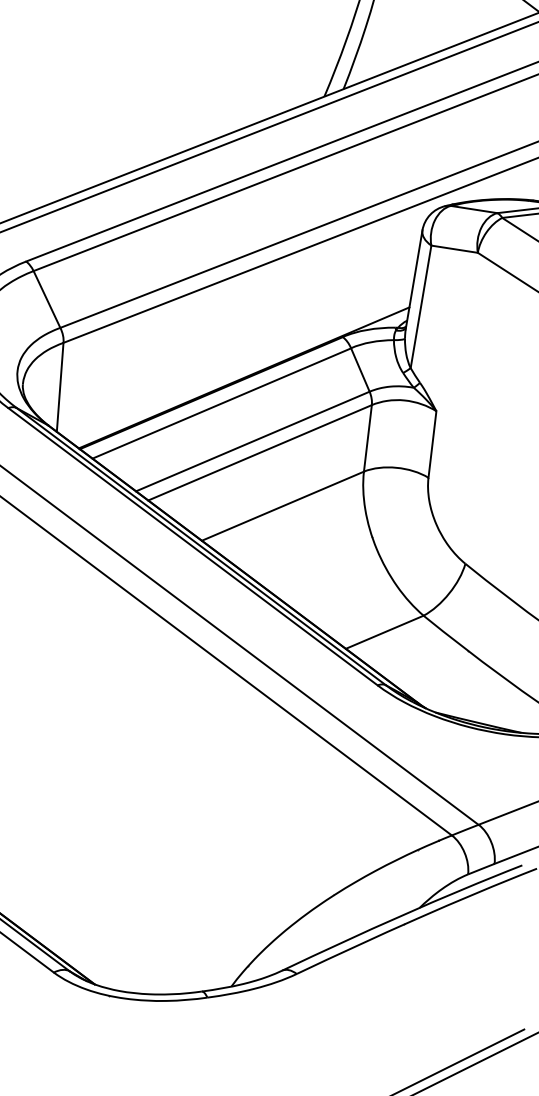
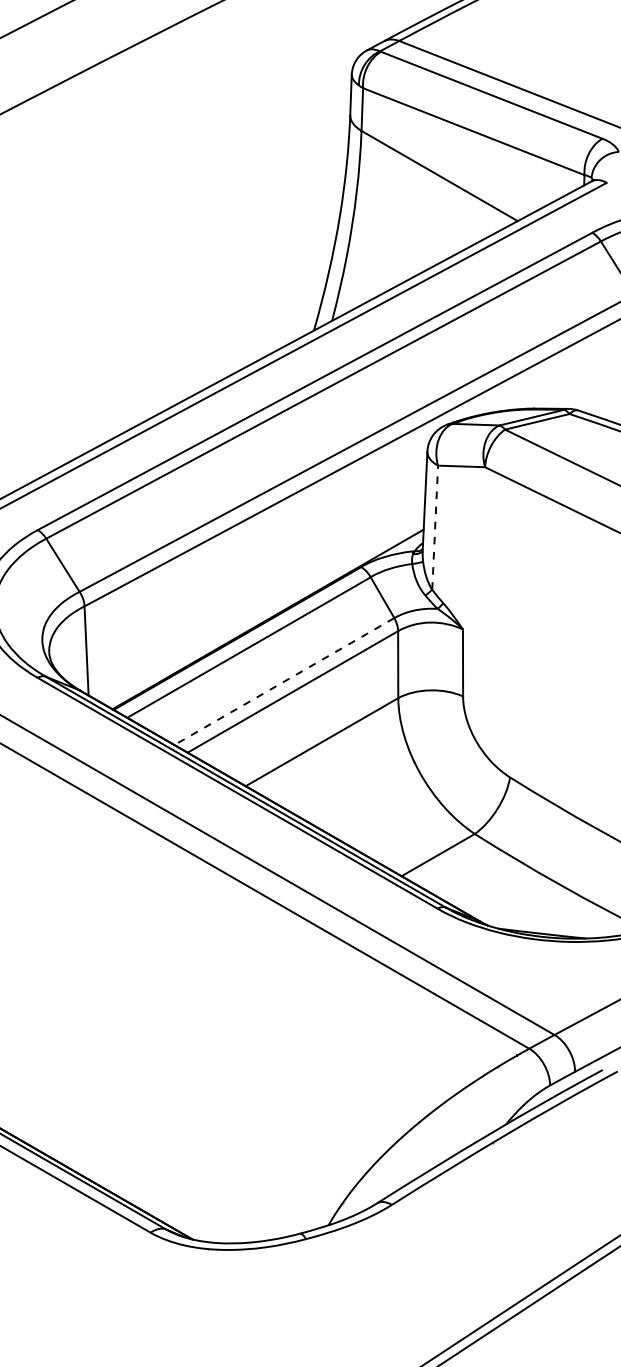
line: (421, 306) -> (435, 527), solid -> dashed
line: (252, 441) -> (284, 681), solid -> dashed

